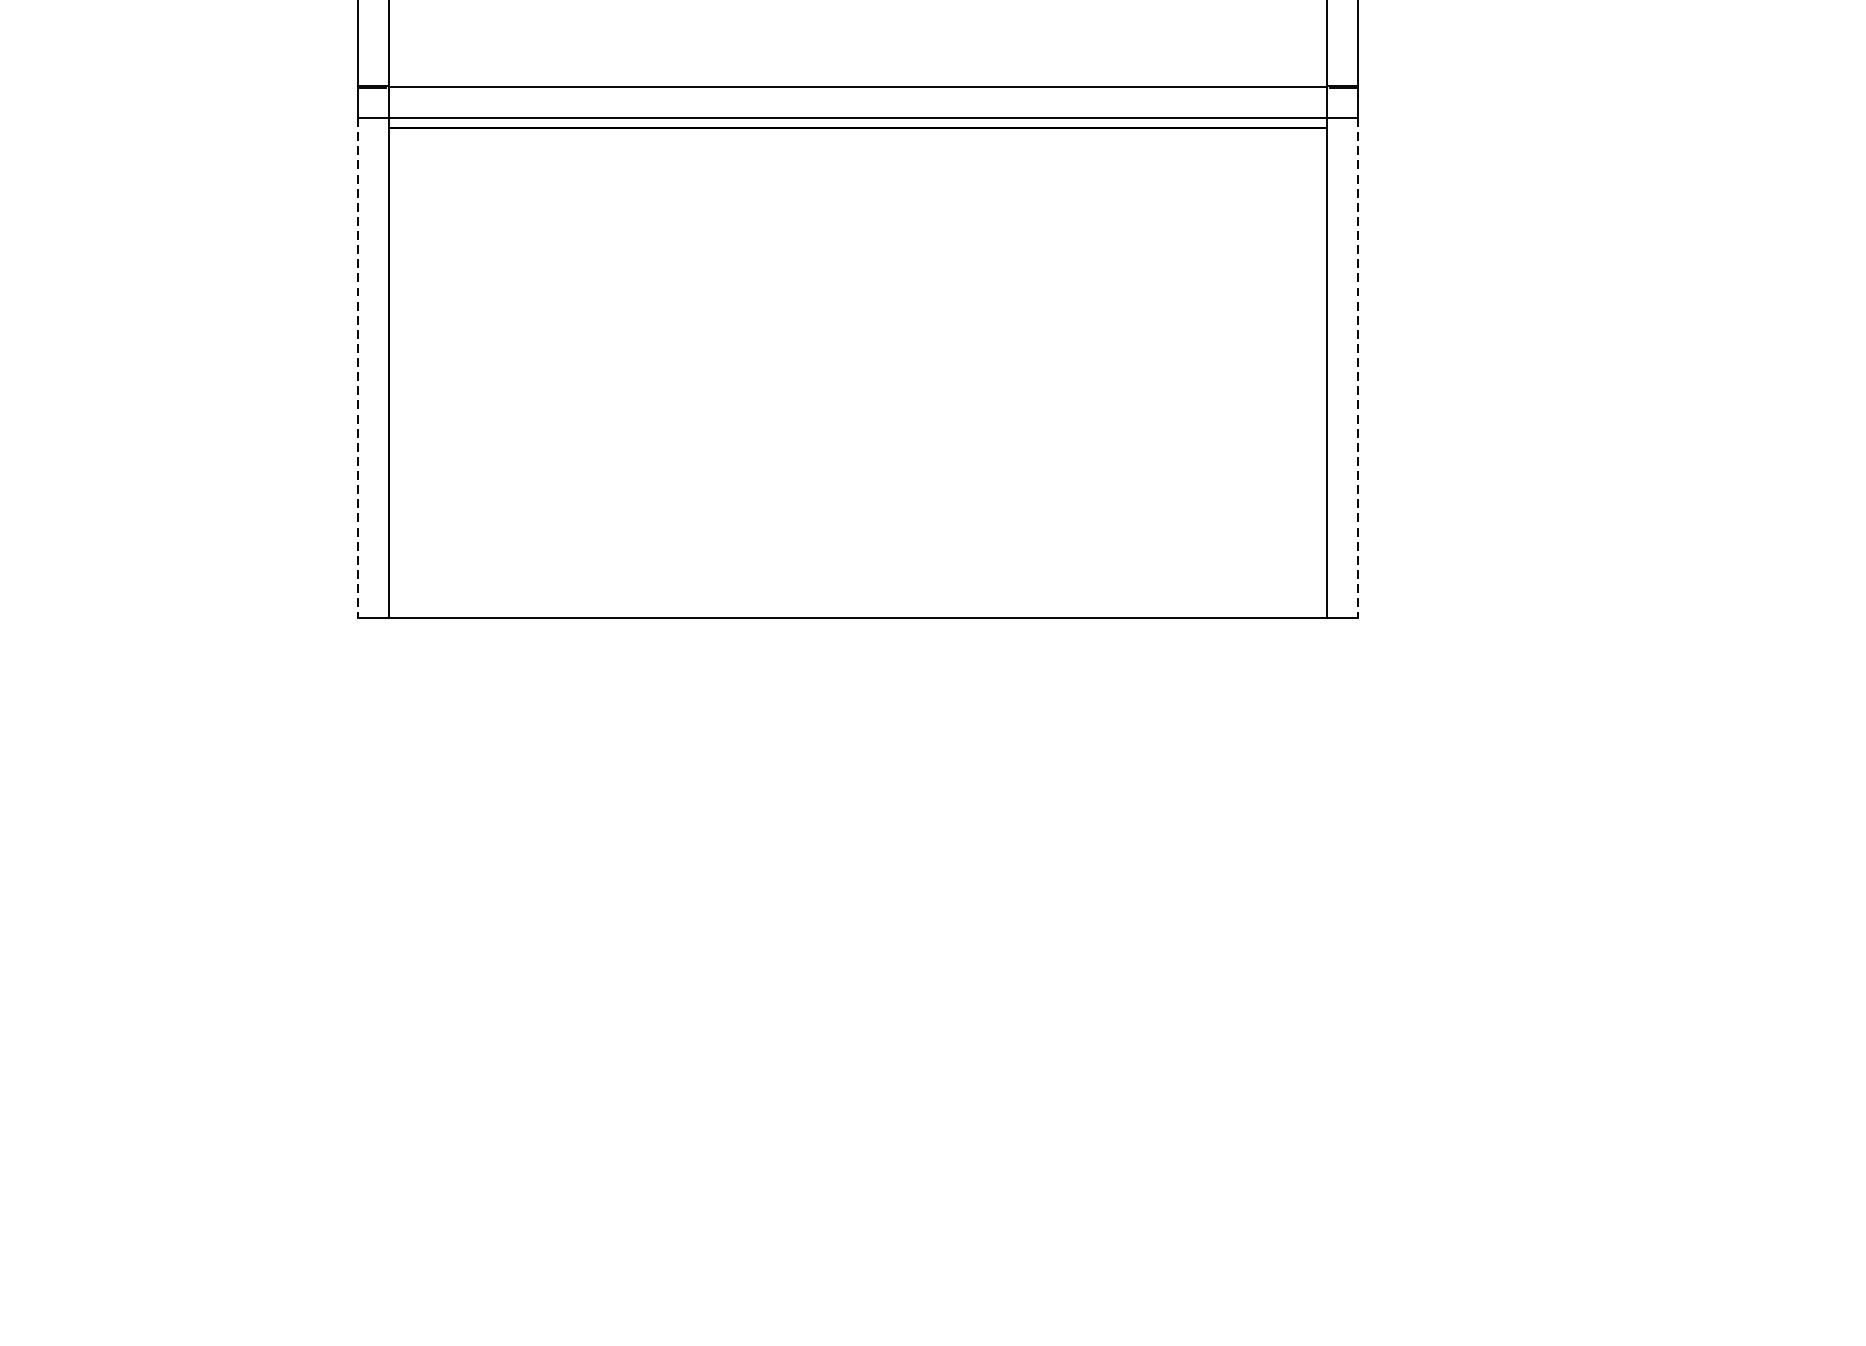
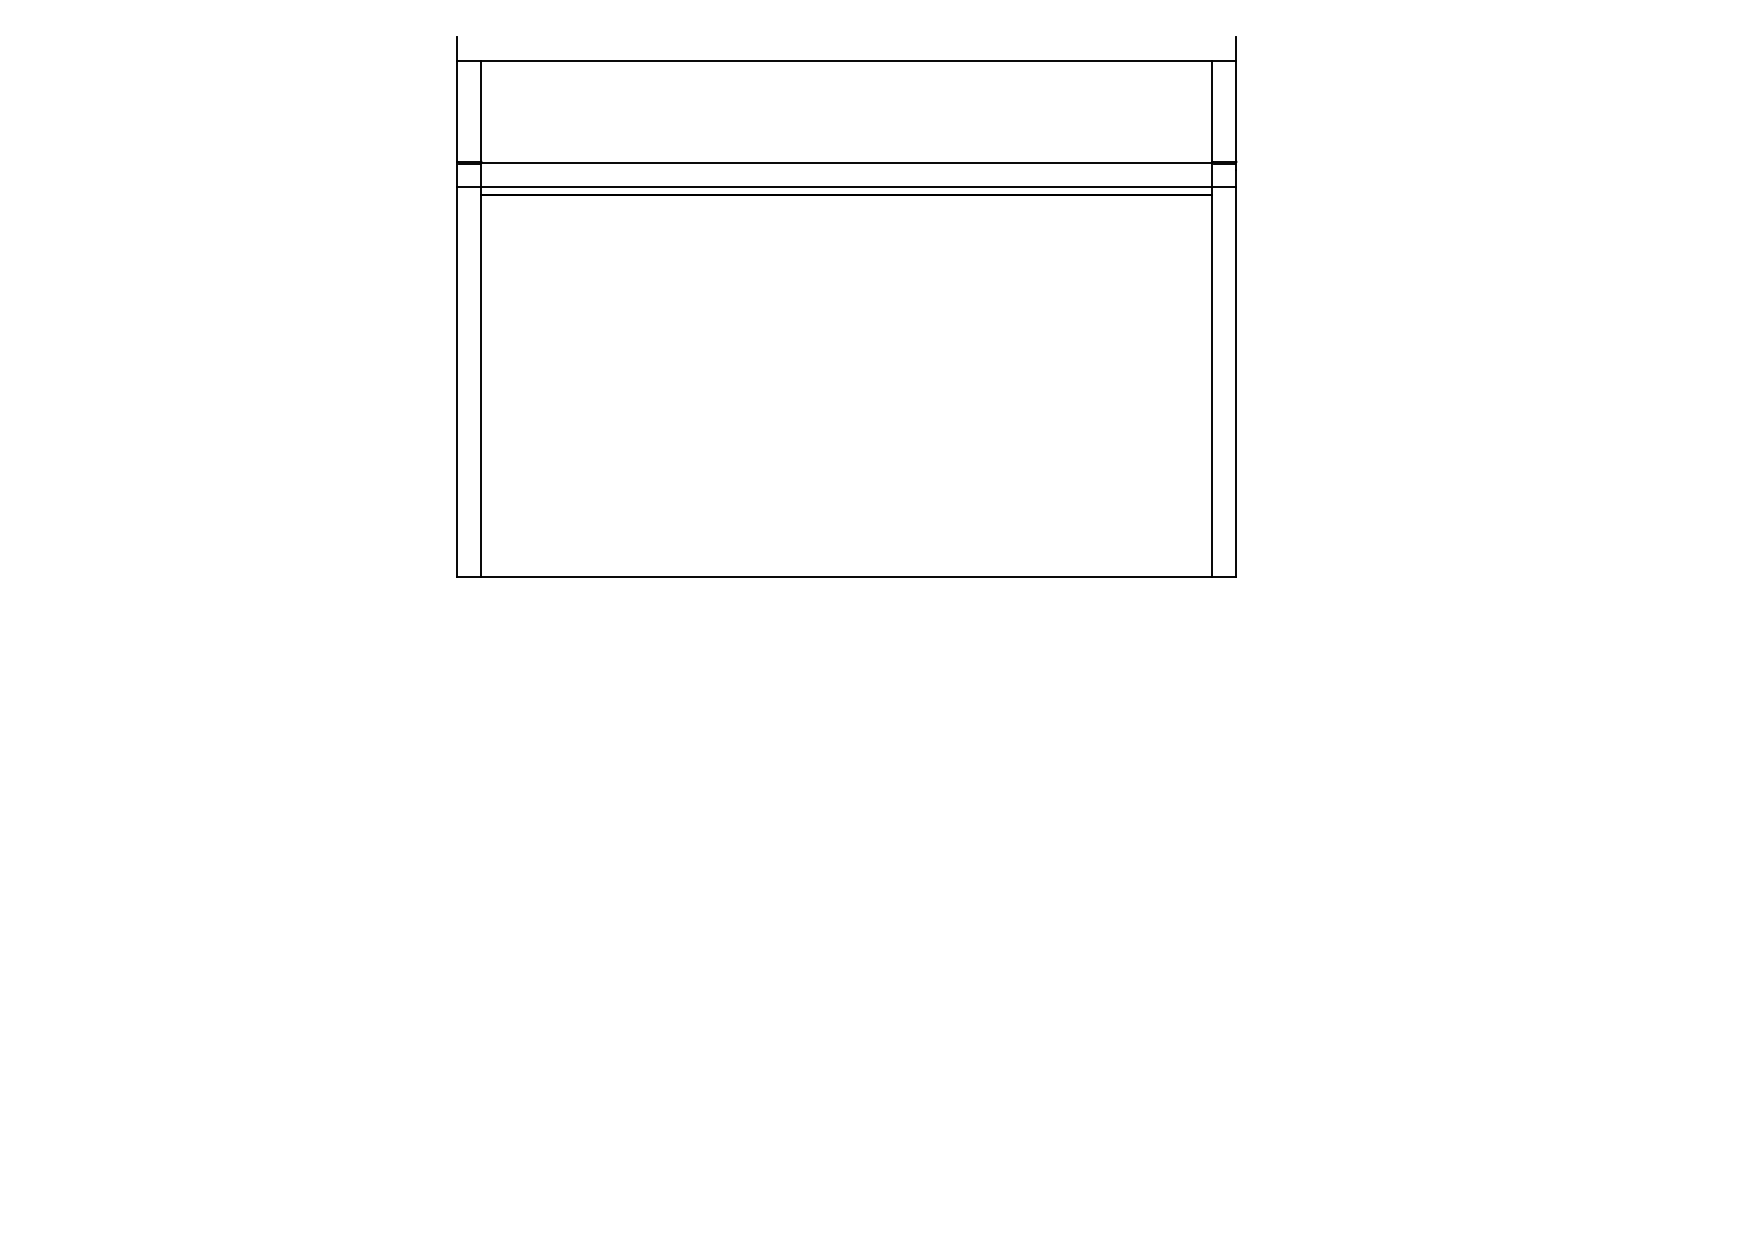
line: (357, 367) -> (457, 381), dashed -> solid
line: (1358, 367) -> (1236, 381), dashed -> solid

